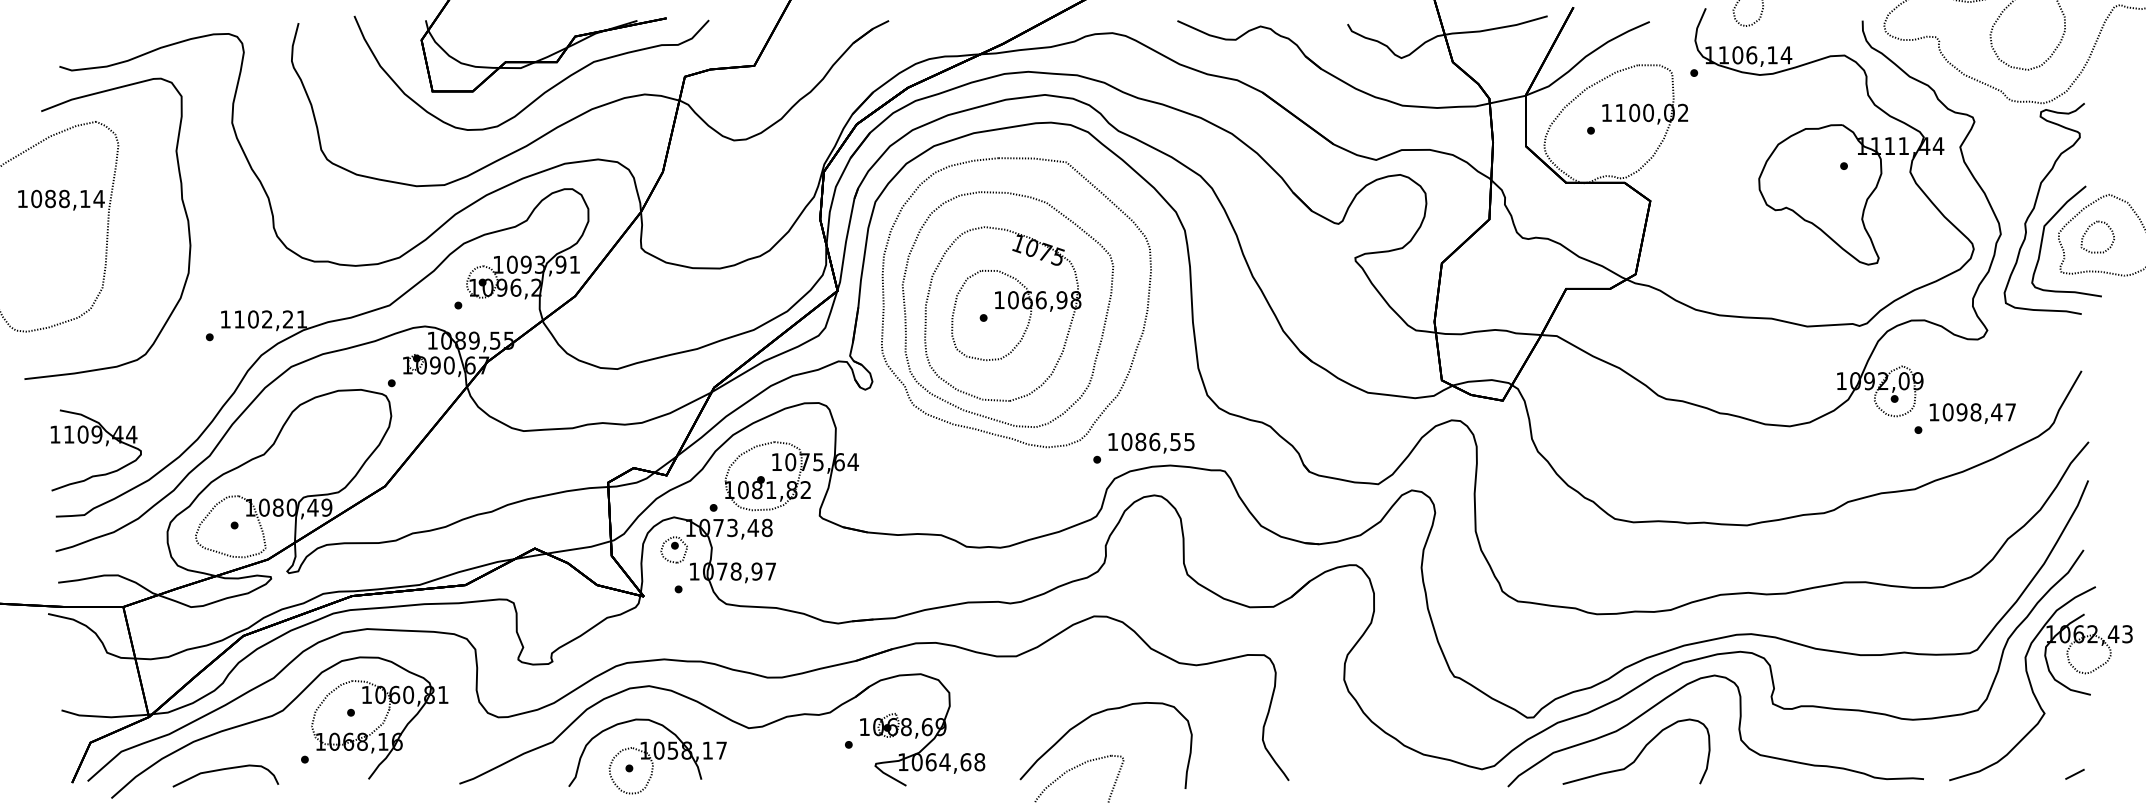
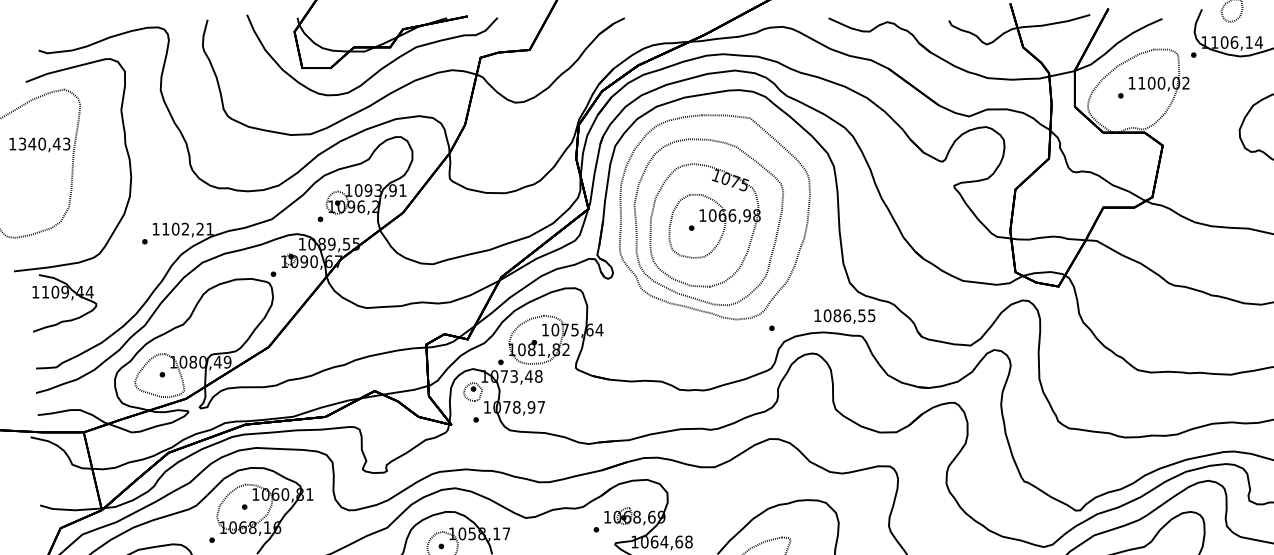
text: (67, 198) -> (44, 143), 1088,14 -> 1340,43
text: (1151, 442) -> (844, 316), moved
part: (95, 443) -> (64, 298), moved

